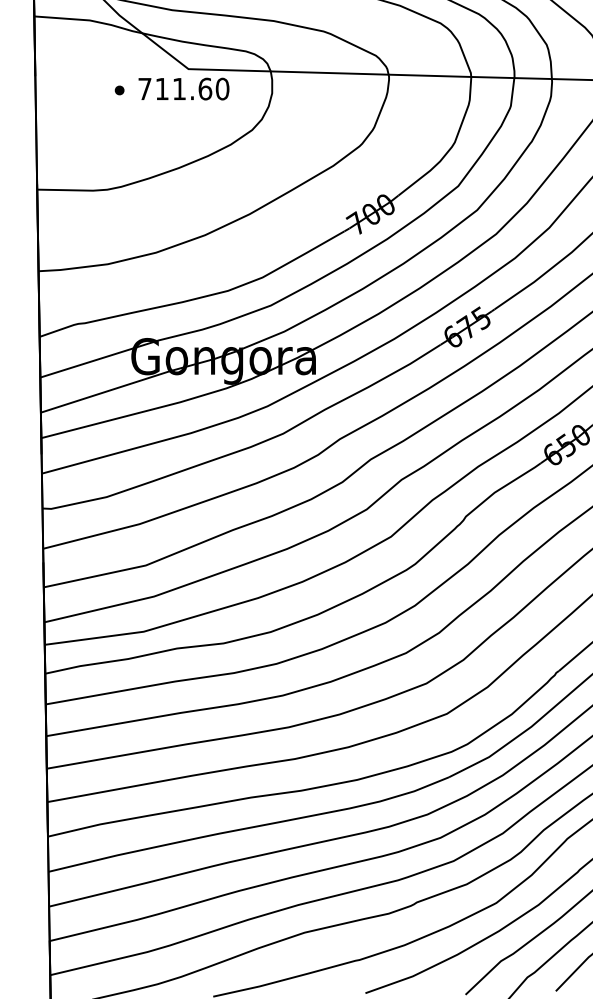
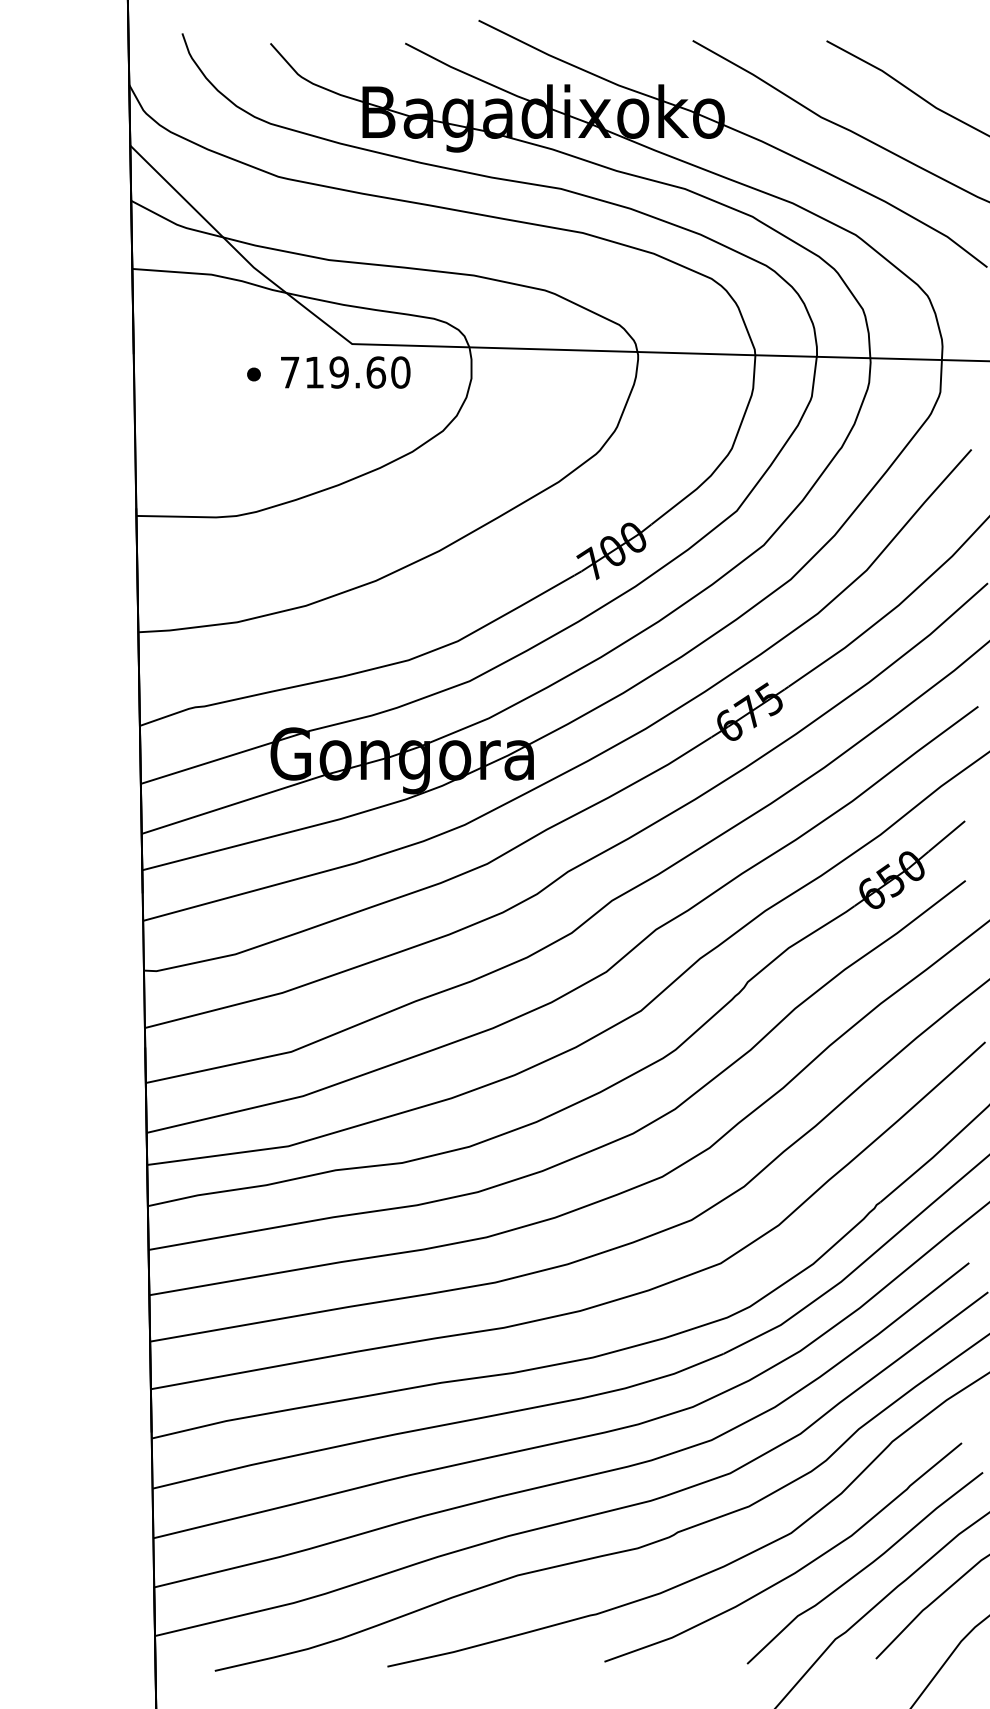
text: (178, 89) -> (338, 372), 711.60 -> 719.60

